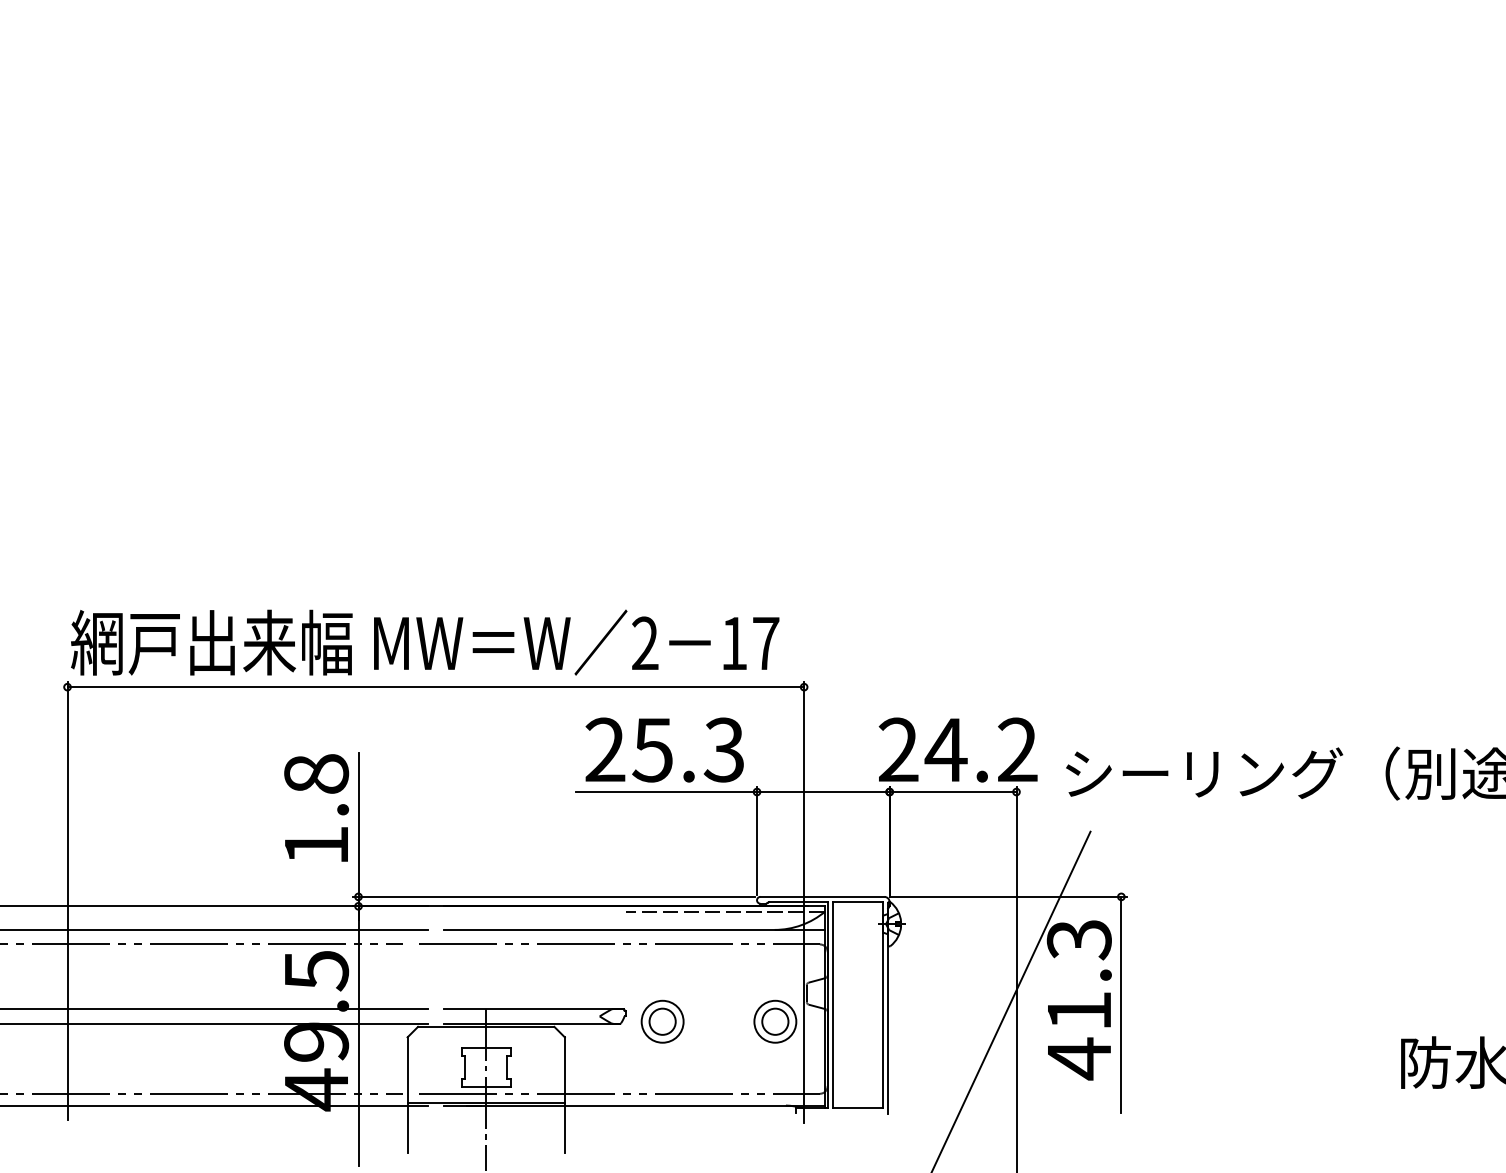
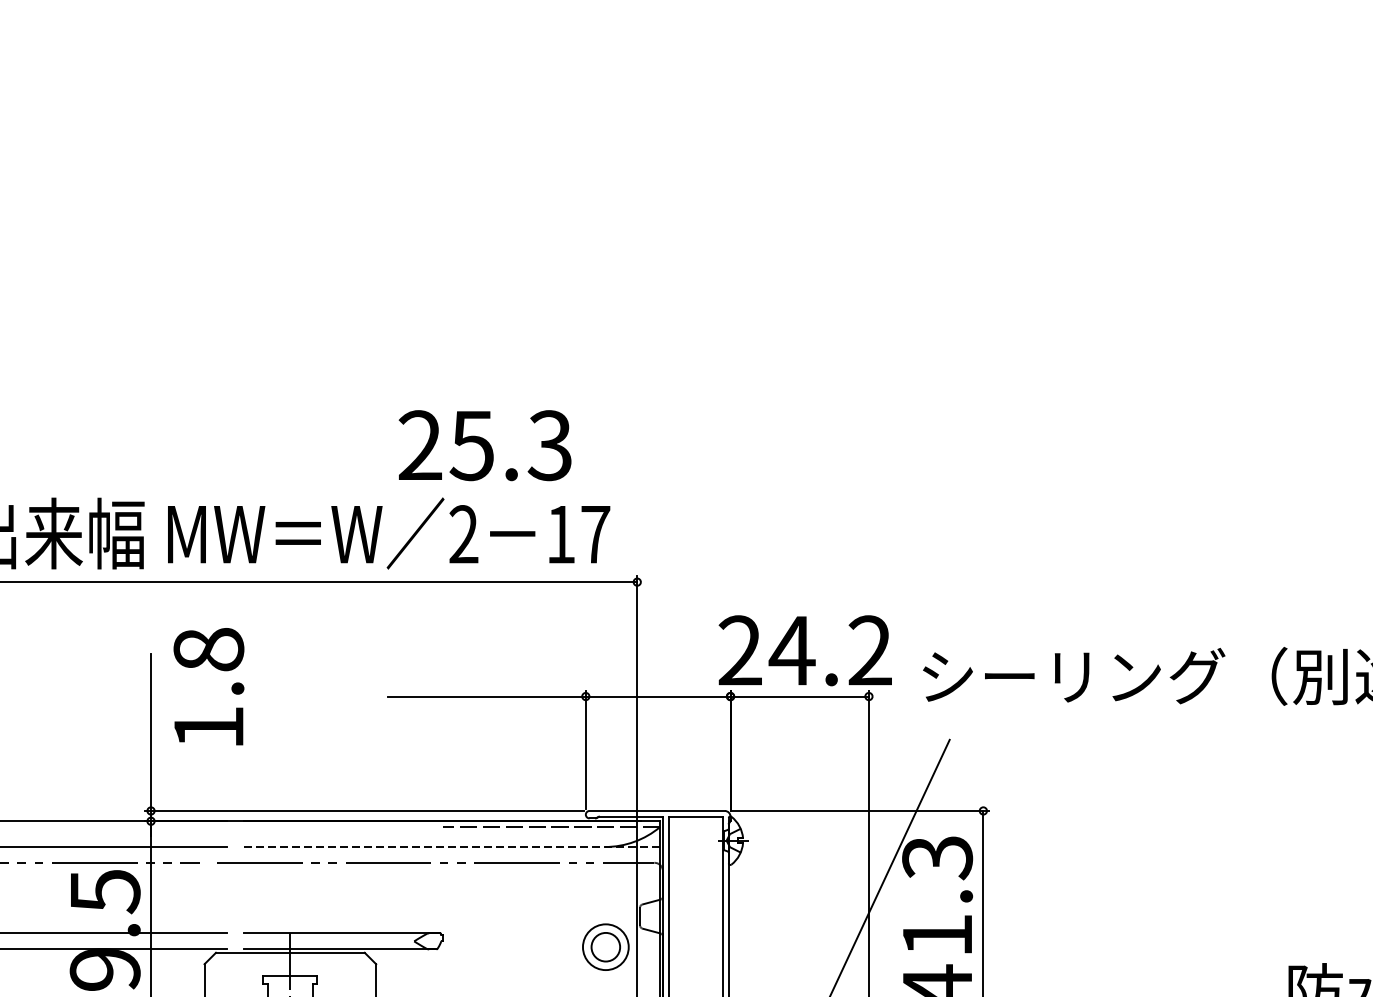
text: (664, 749) -> (484, 445), moved
text: (316, 807) -> (208, 686), moved
line: (634, 929) -> (452, 846), solid -> dashed
part: (662, 1021) -> (482, 946), removed

